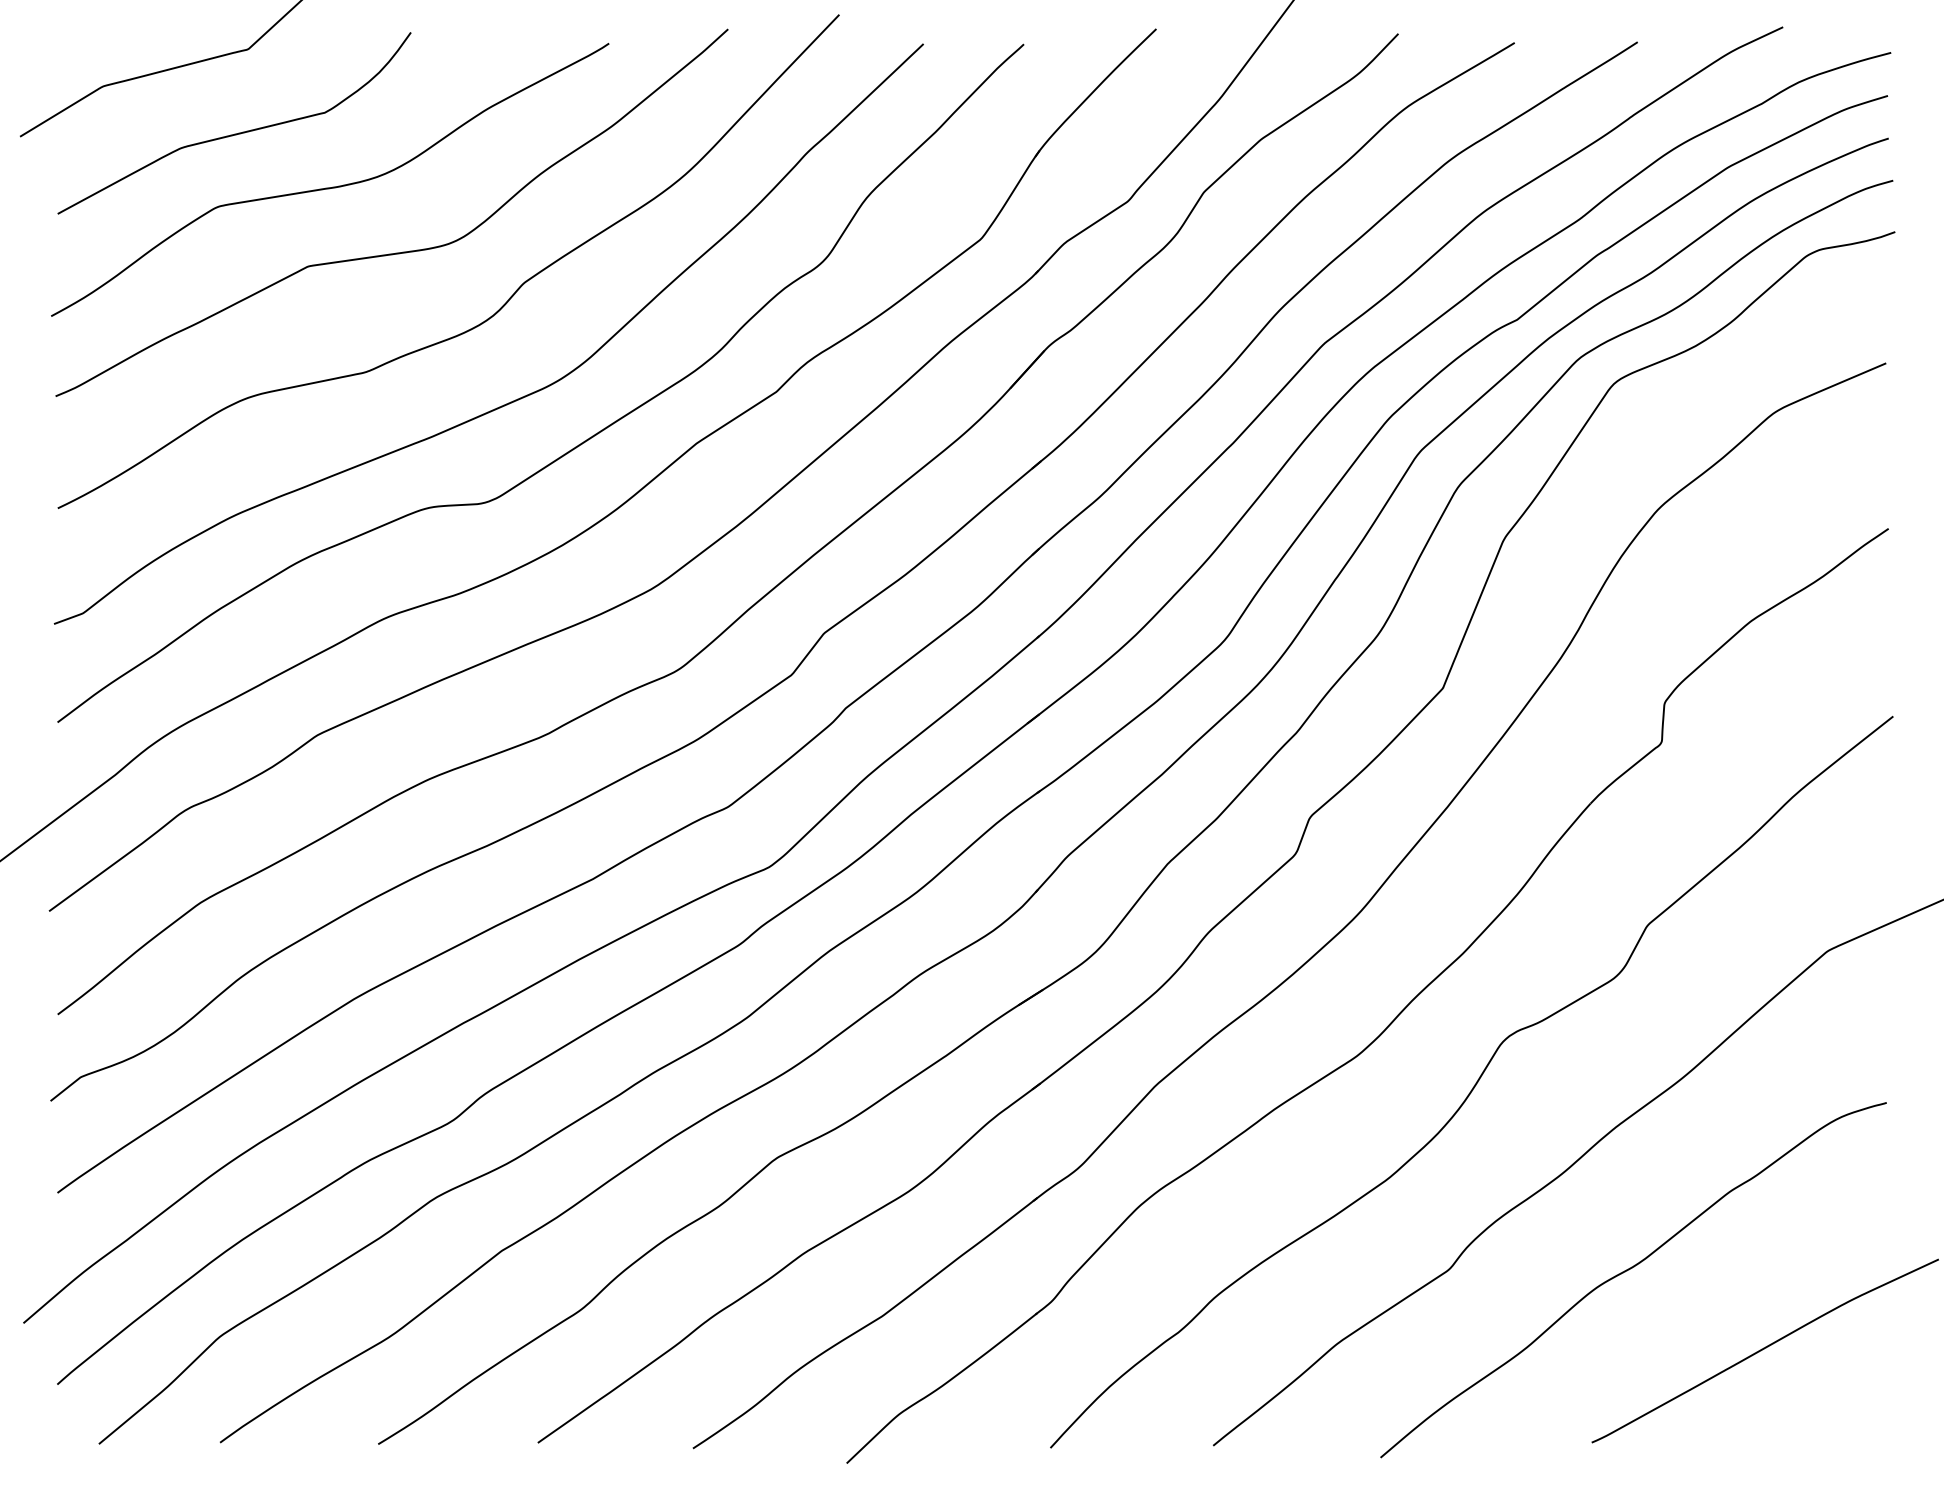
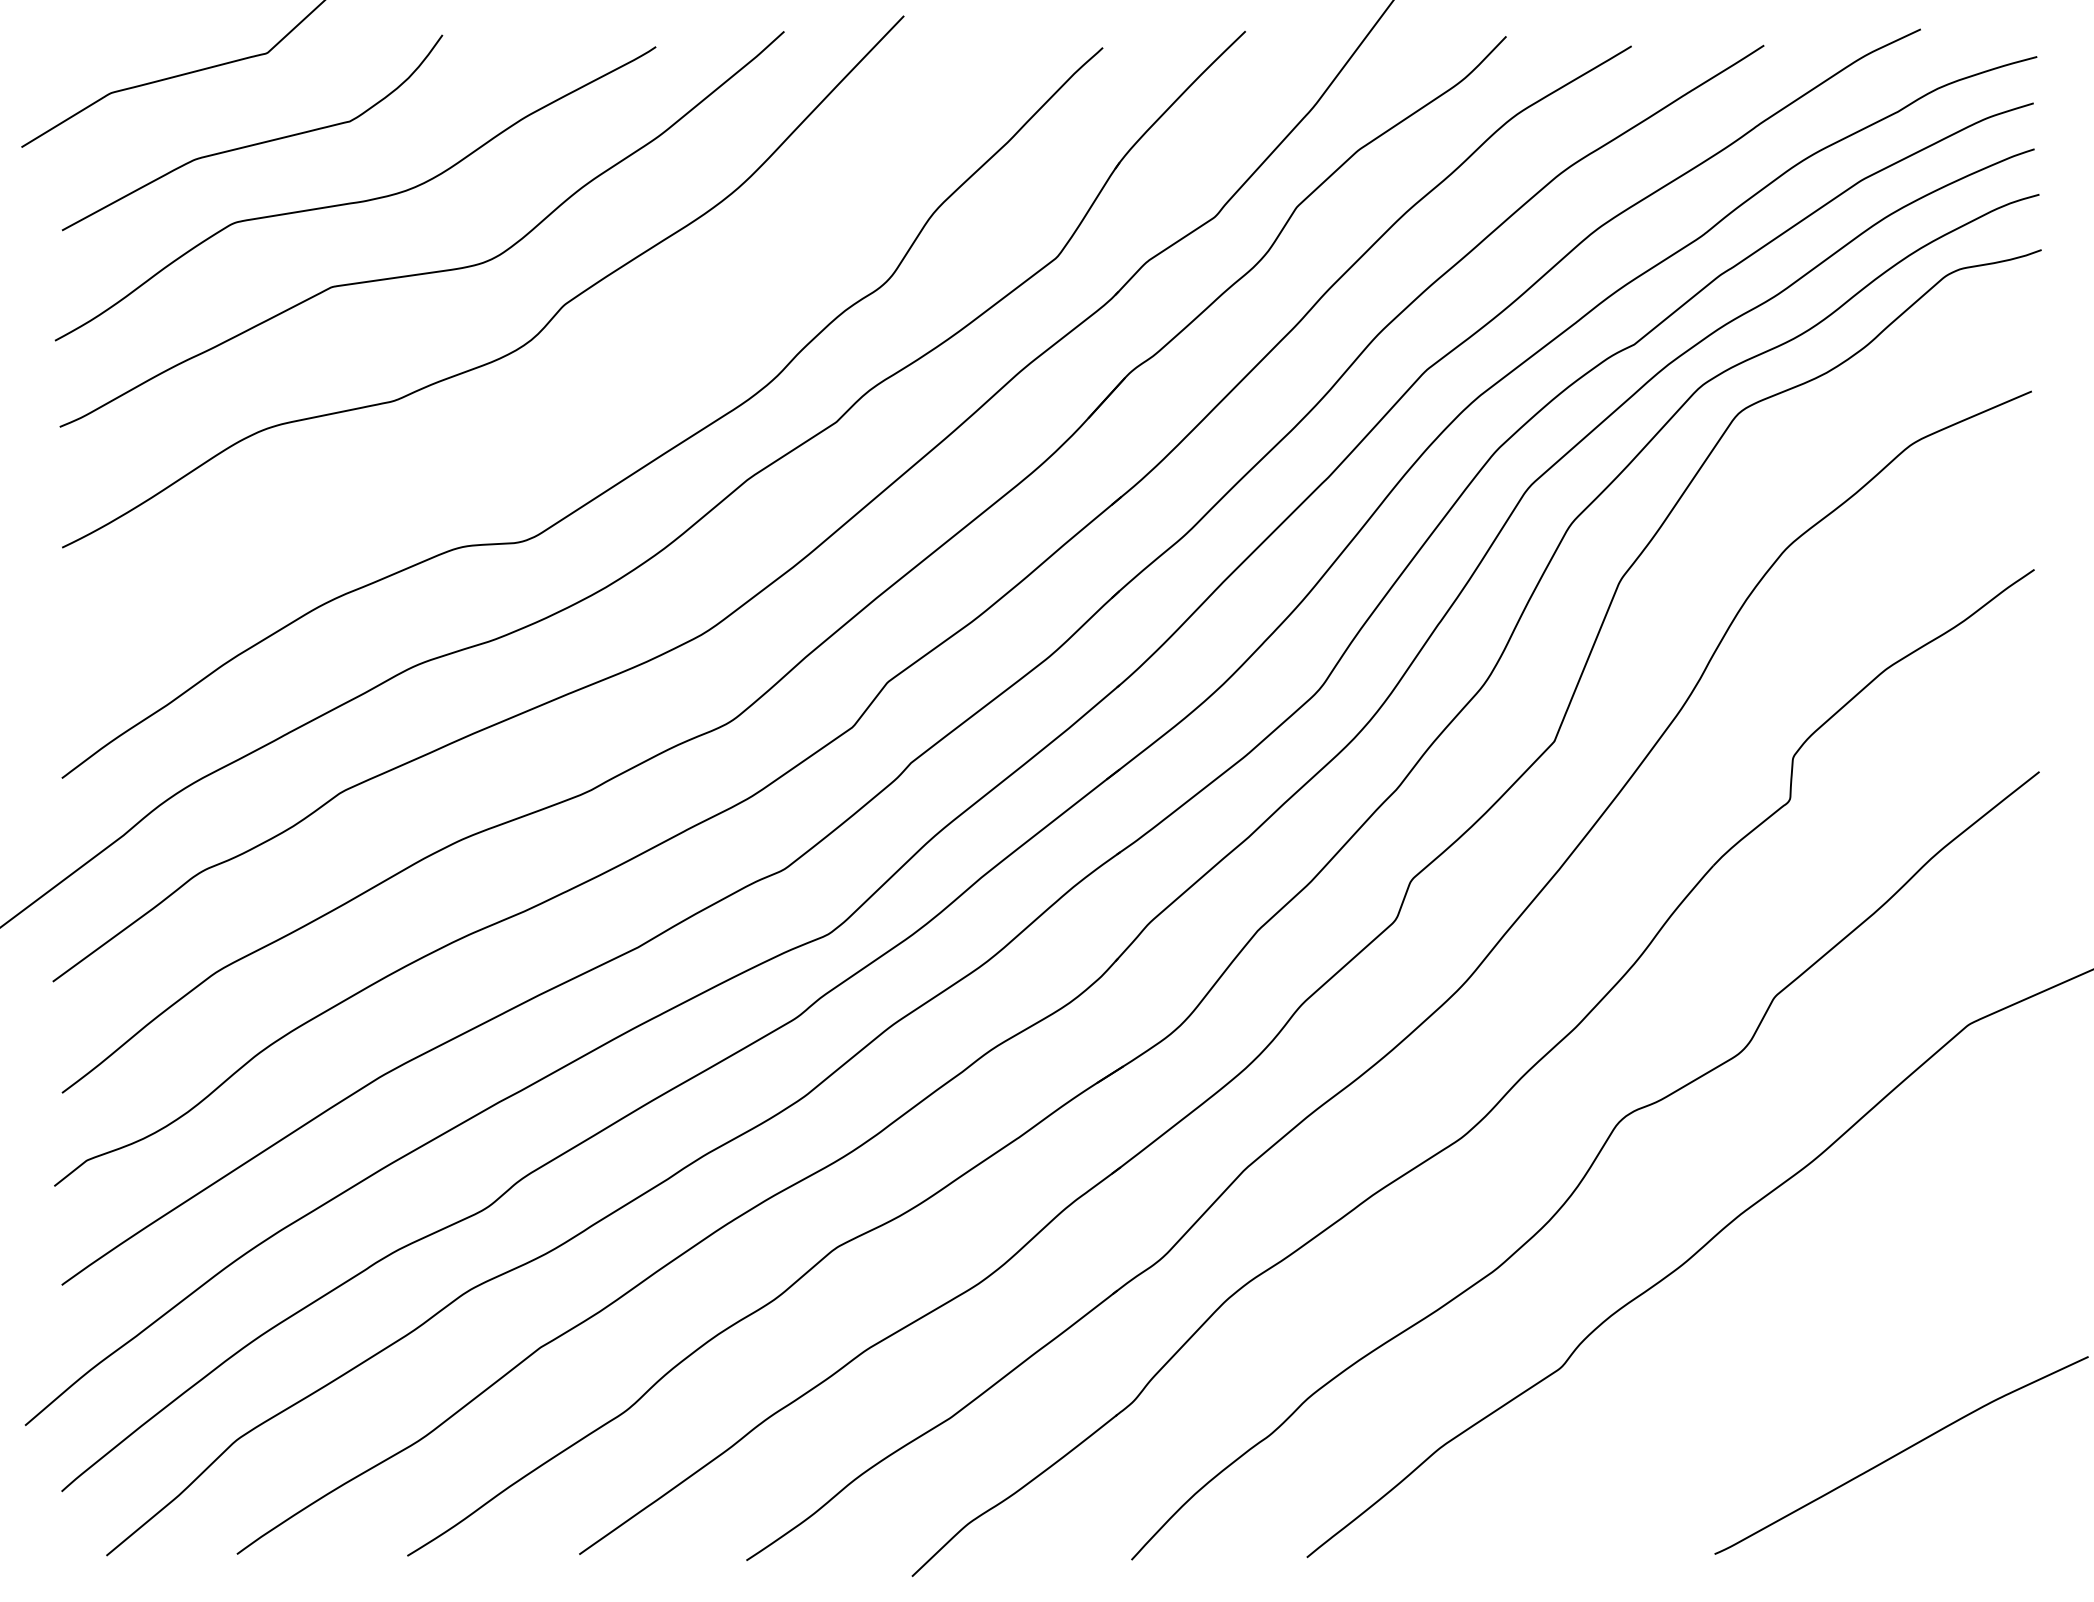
curve: (517, 398) -> (557, 429), removed
curve: (1629, 1270) -> (1755, 1368), removed

